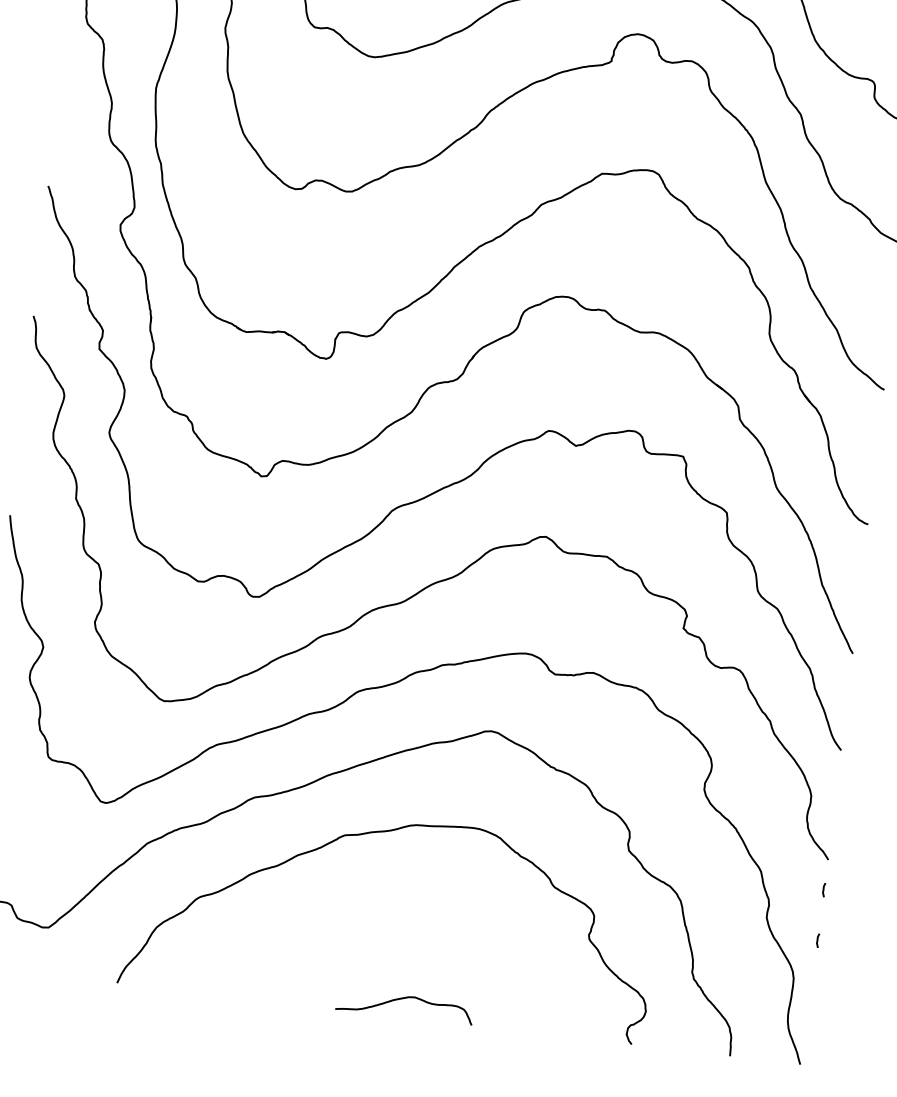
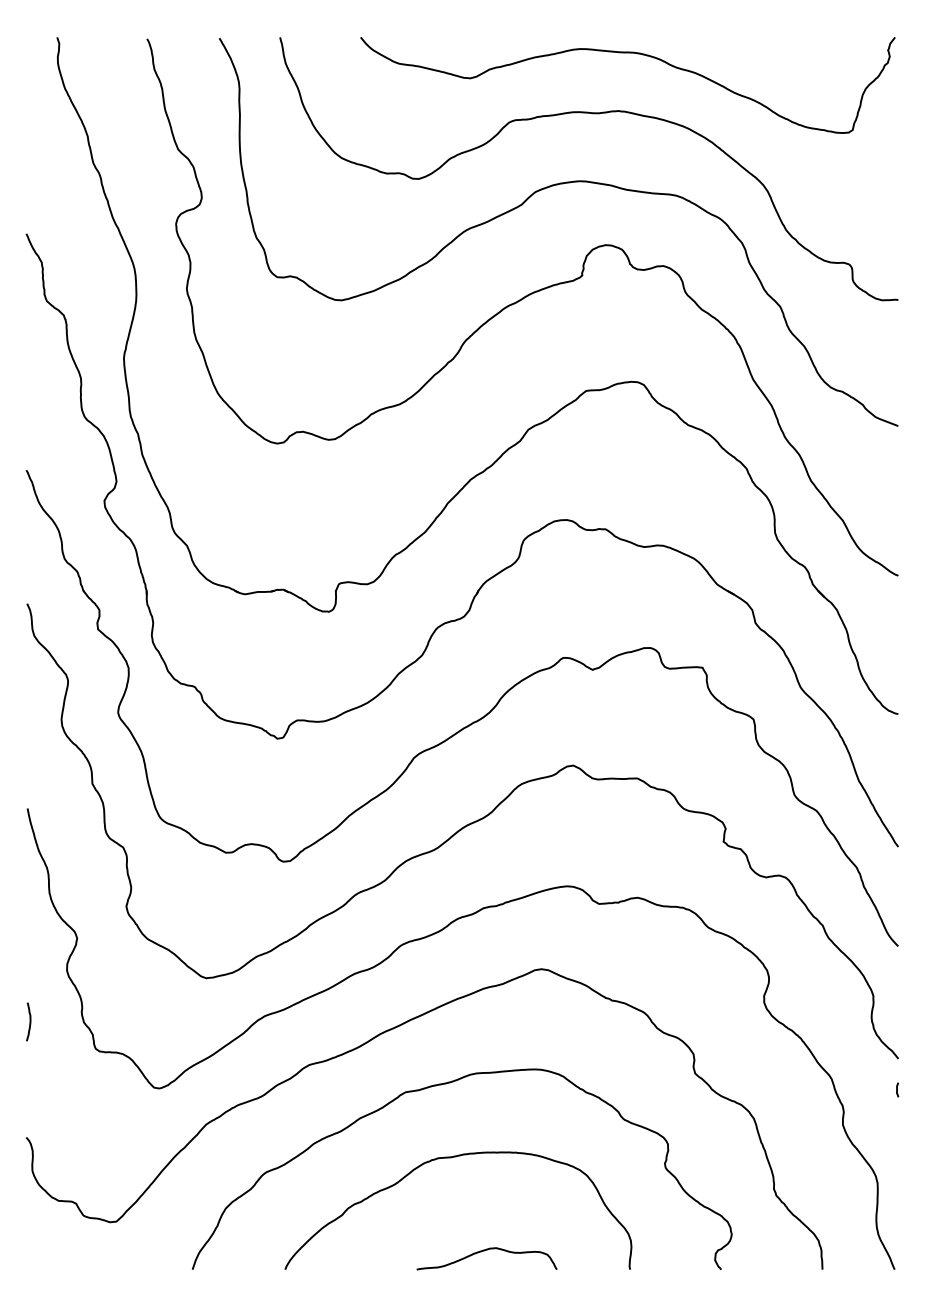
curve: (381, 905) -> (451, 1158), added
curve: (817, 940) -> (897, 1141), removed

